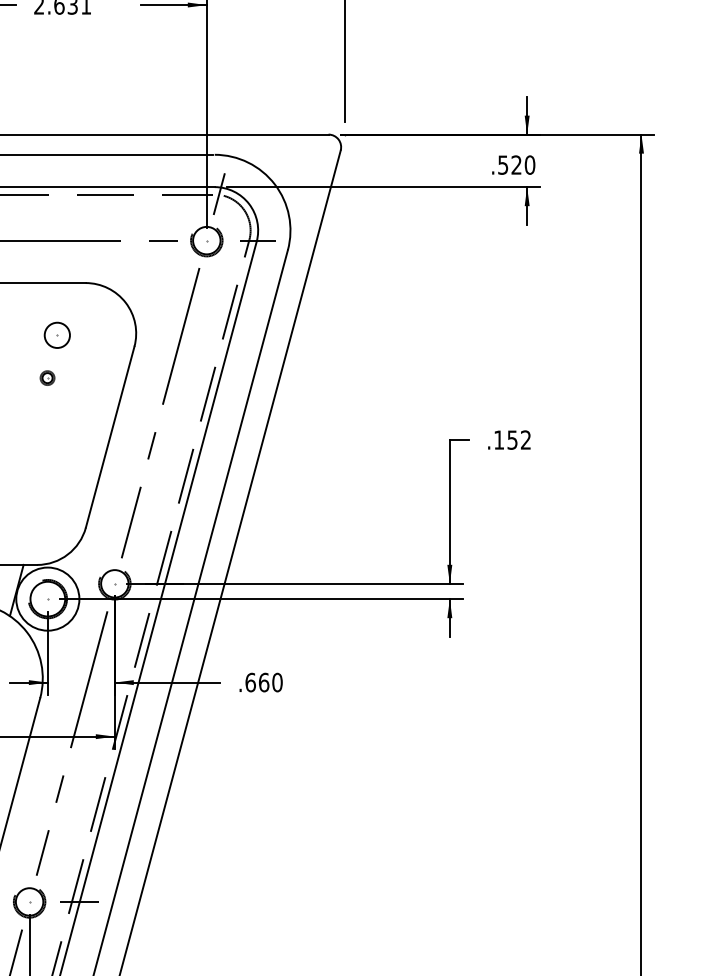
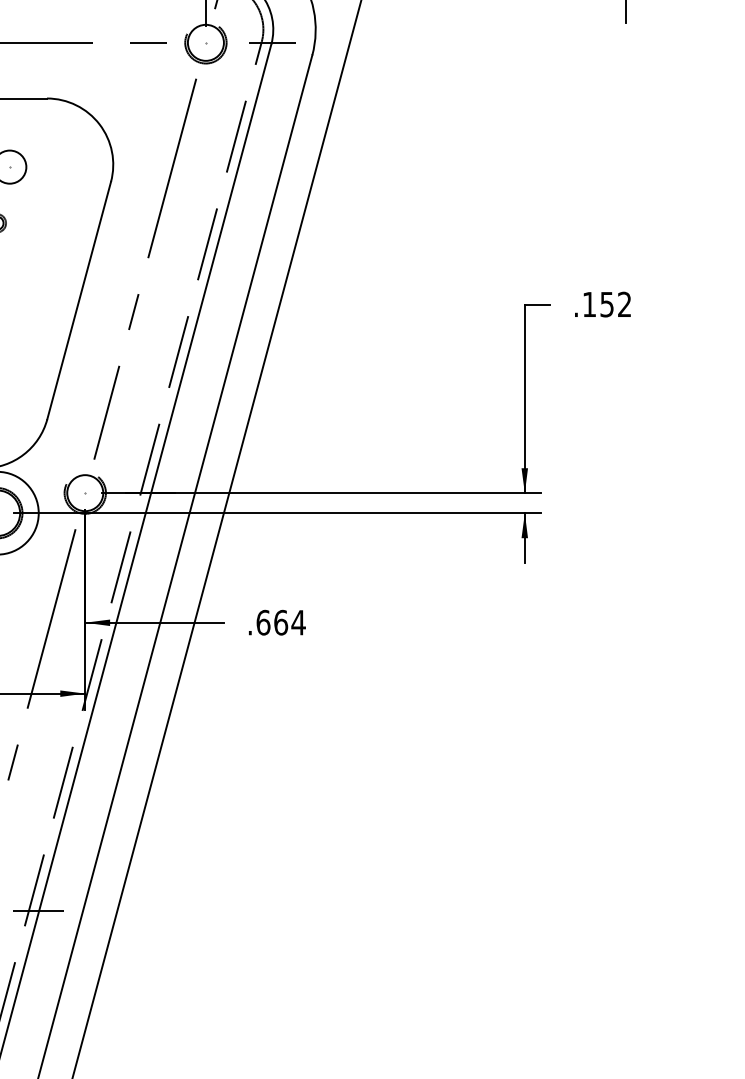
text: (276, 682) -> (297, 622), .660 -> .664

